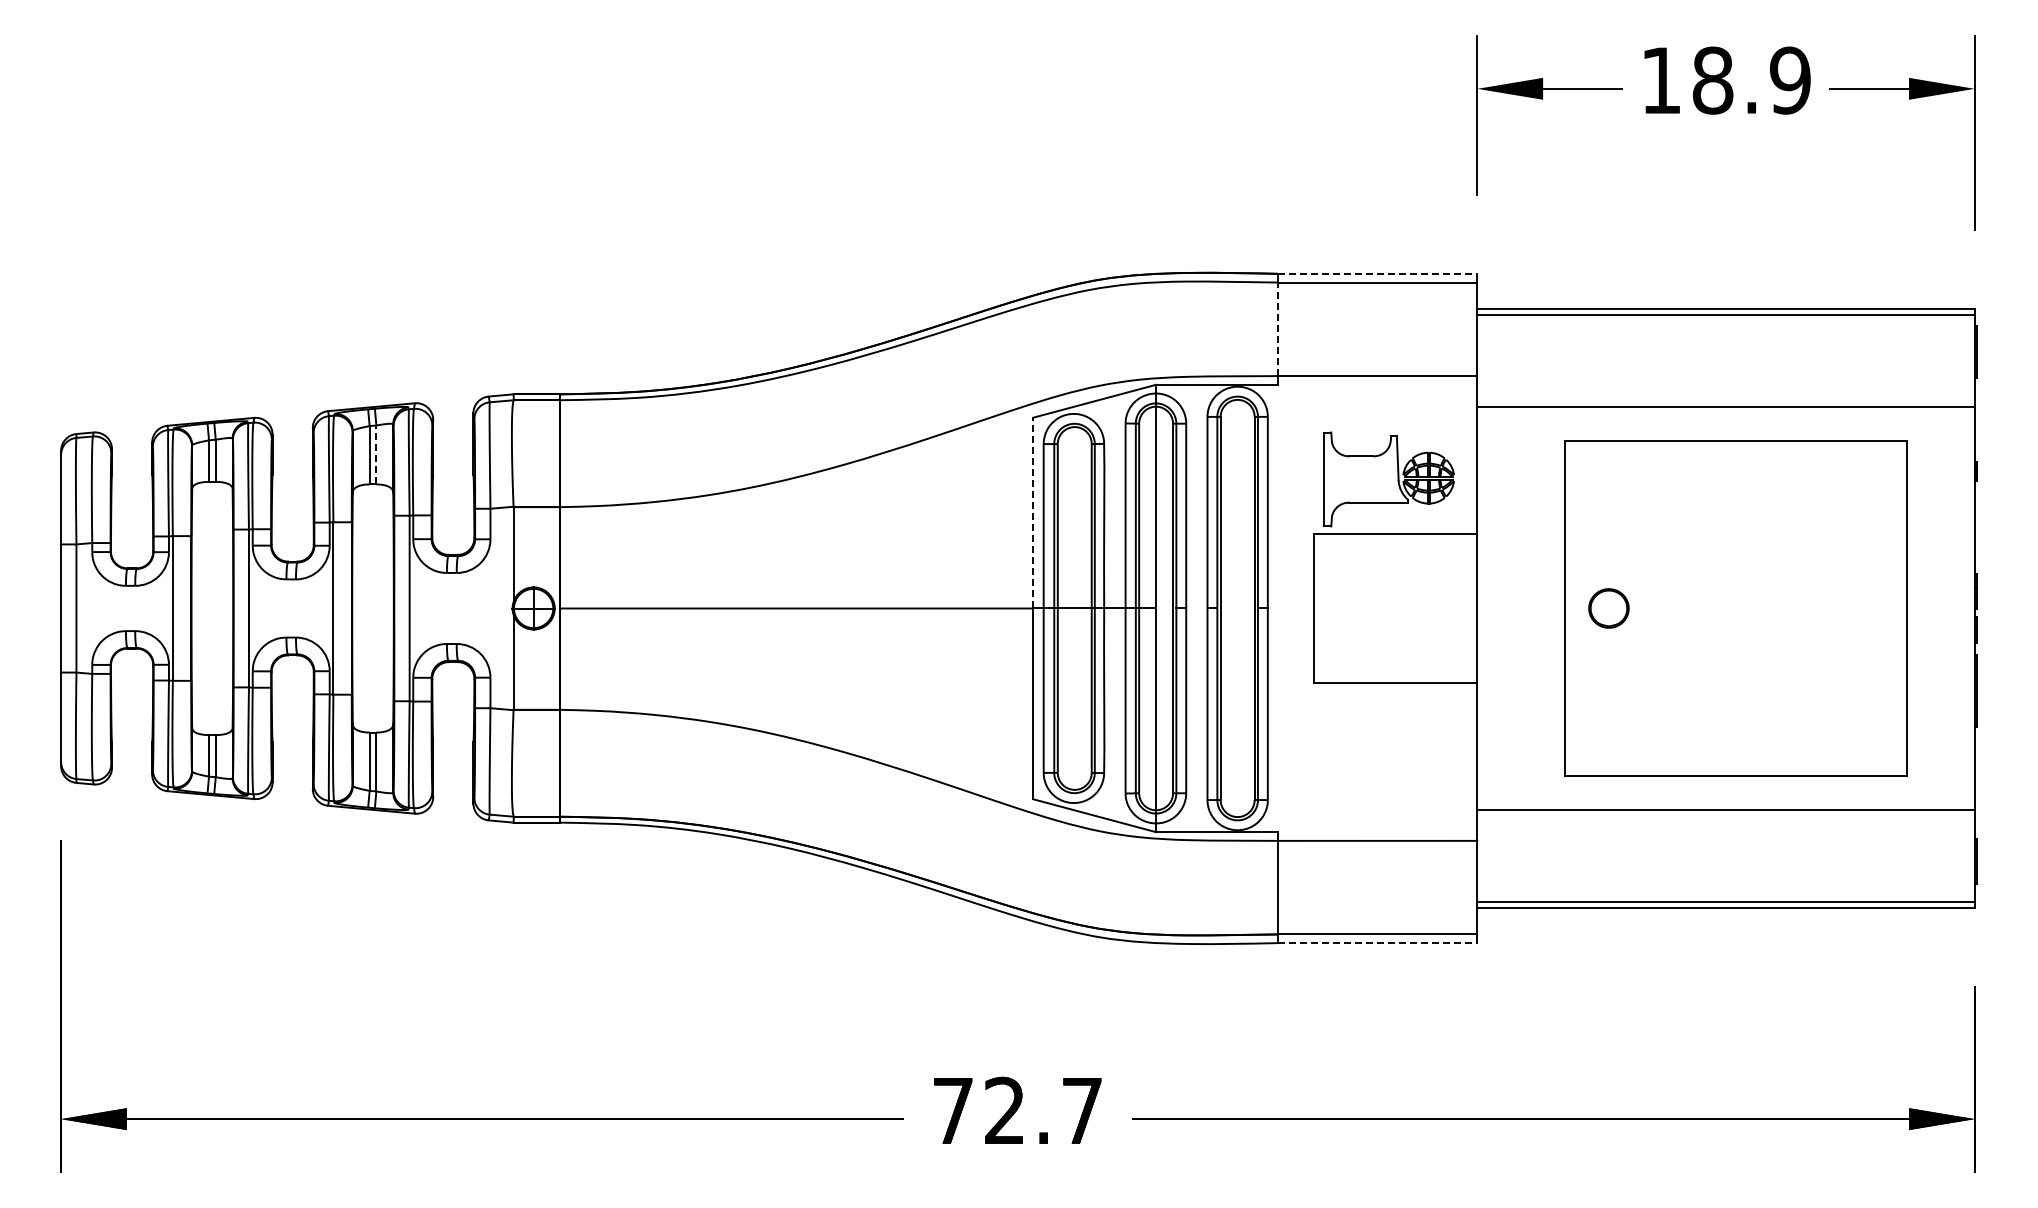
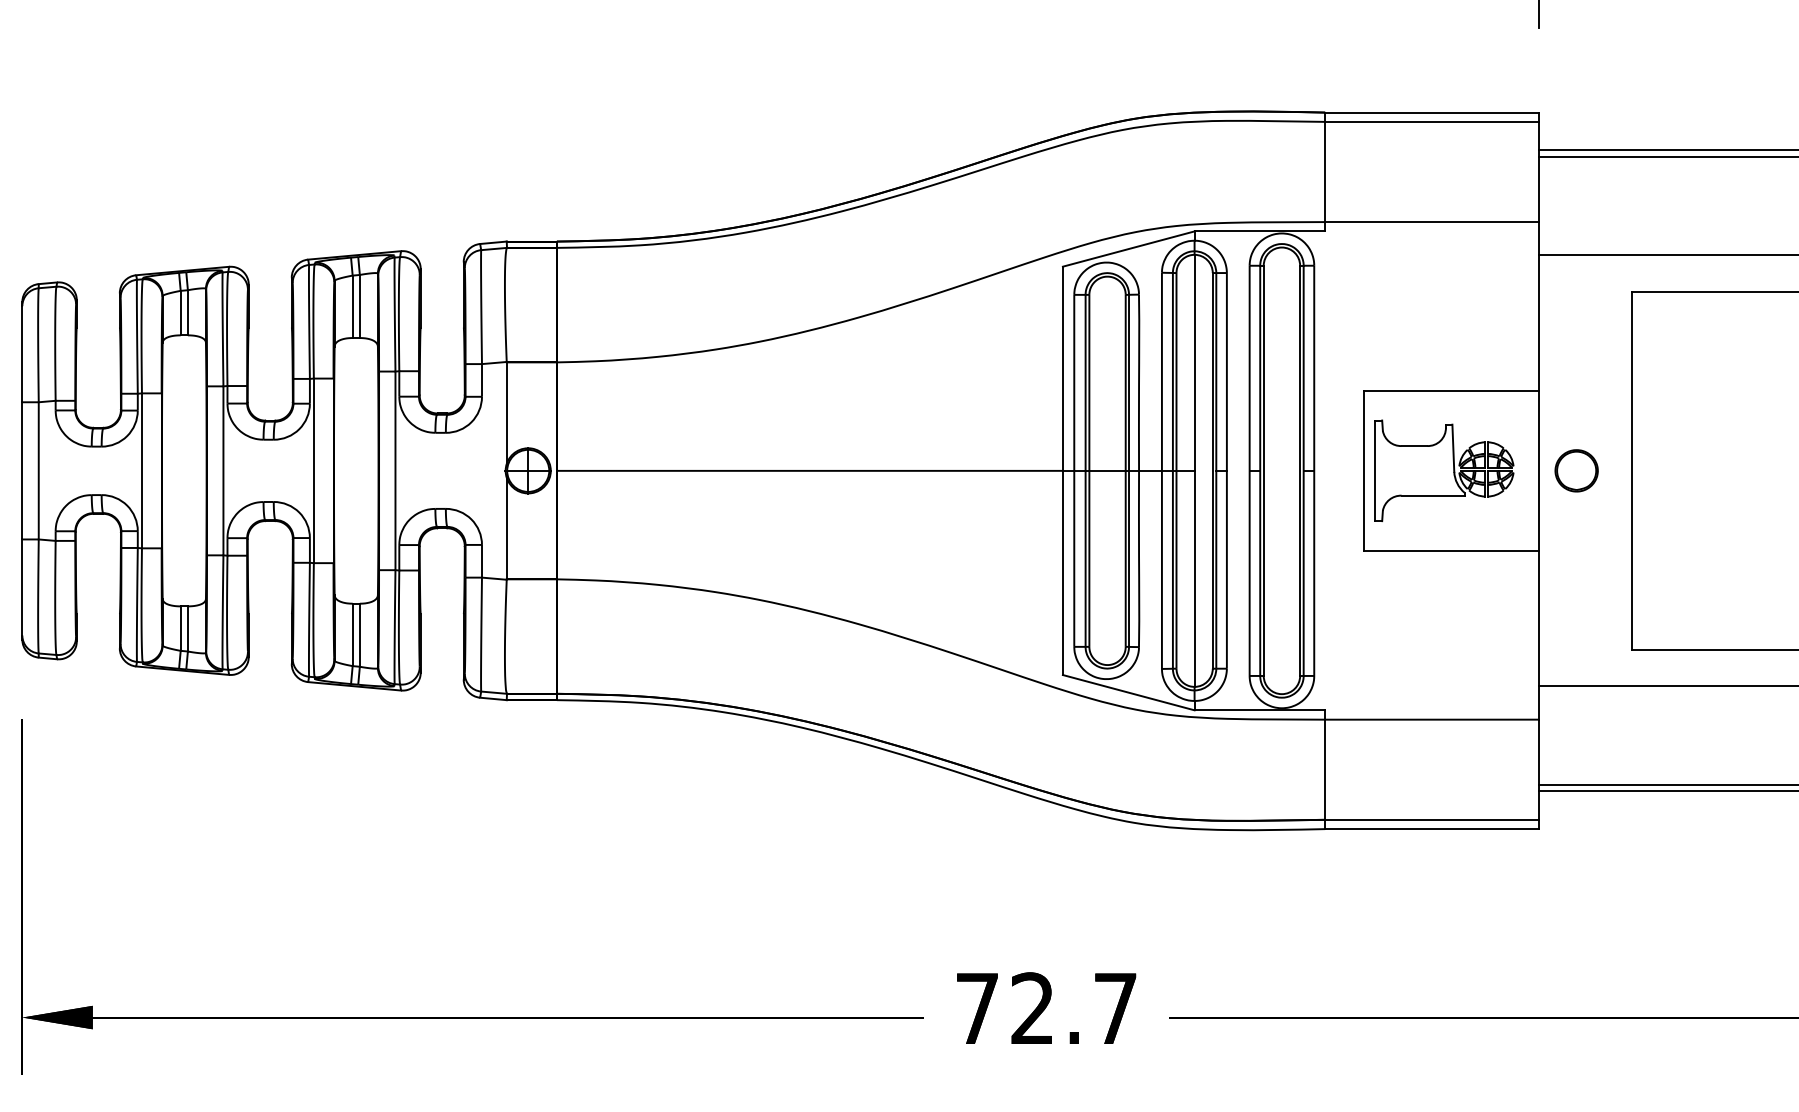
line: (1377, 273) -> (1431, 112), dashed -> solid
line: (1278, 329) -> (1325, 172), dashed -> solid
line: (376, 454) -> (359, 306), dashed -> solid
part: (1388, 479) -> (1443, 470), moved
line: (1033, 512) -> (1063, 368), dashed -> solid
part: (1608, 608) -> (1576, 470), moved
line: (1377, 943) -> (1431, 829), dashed -> solid

